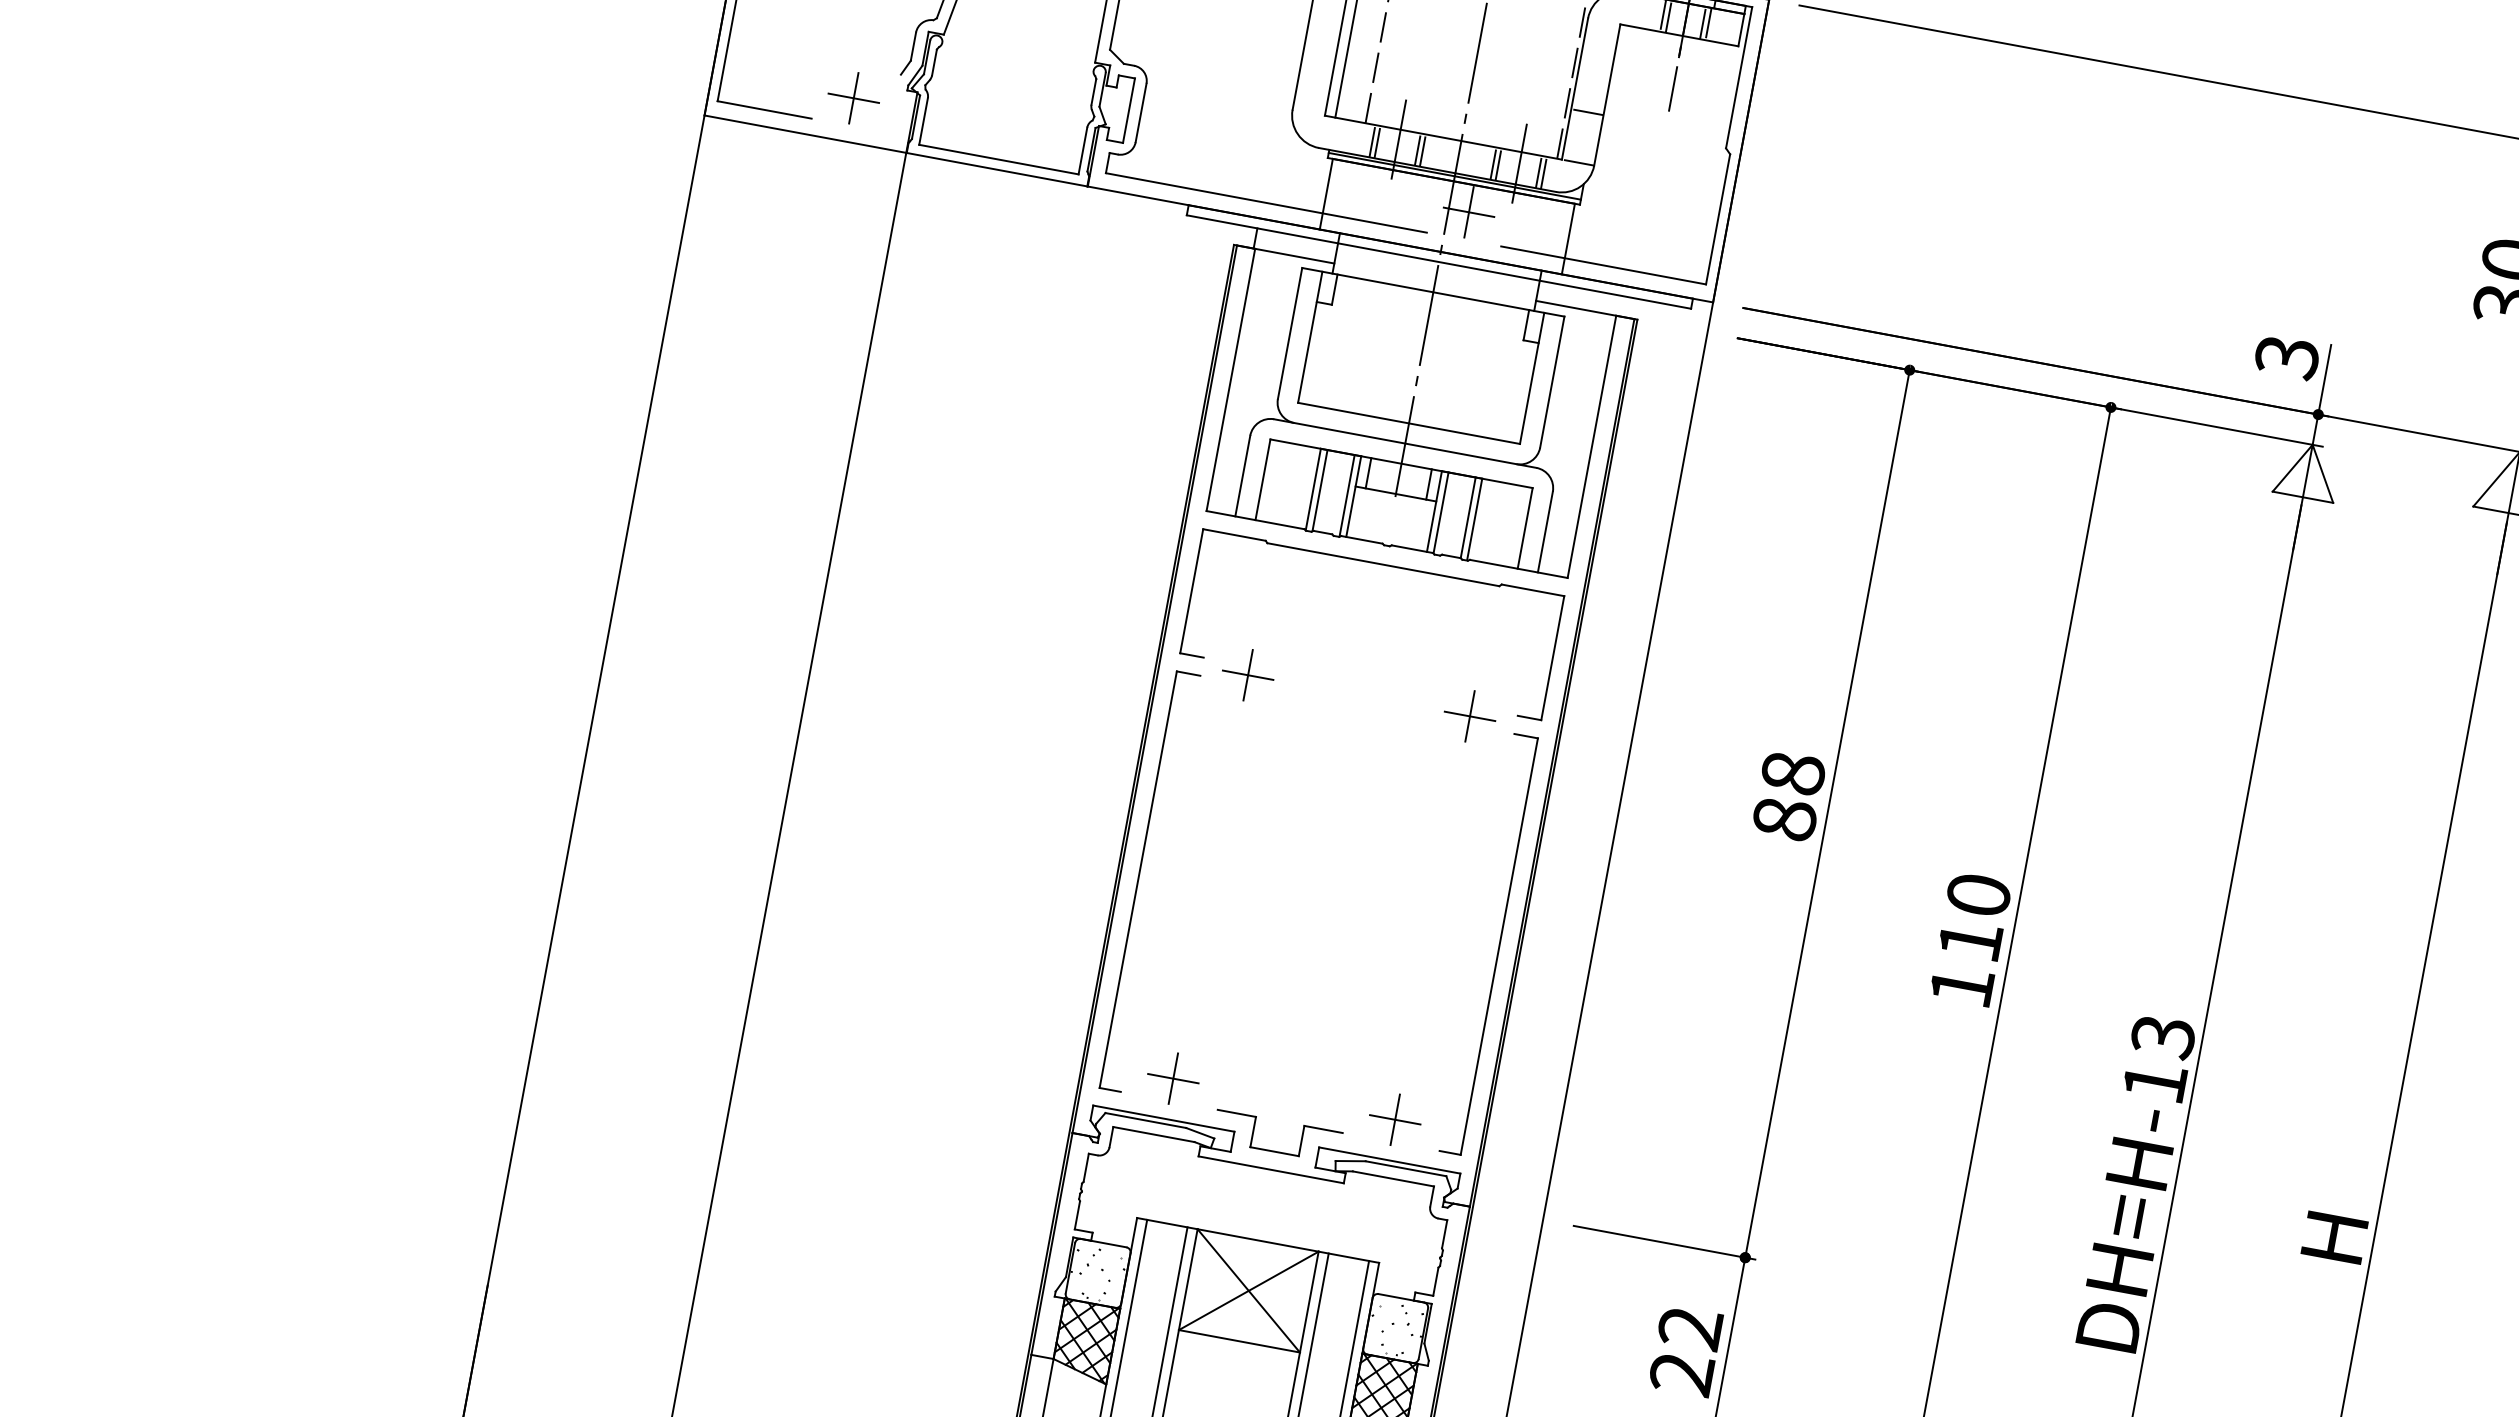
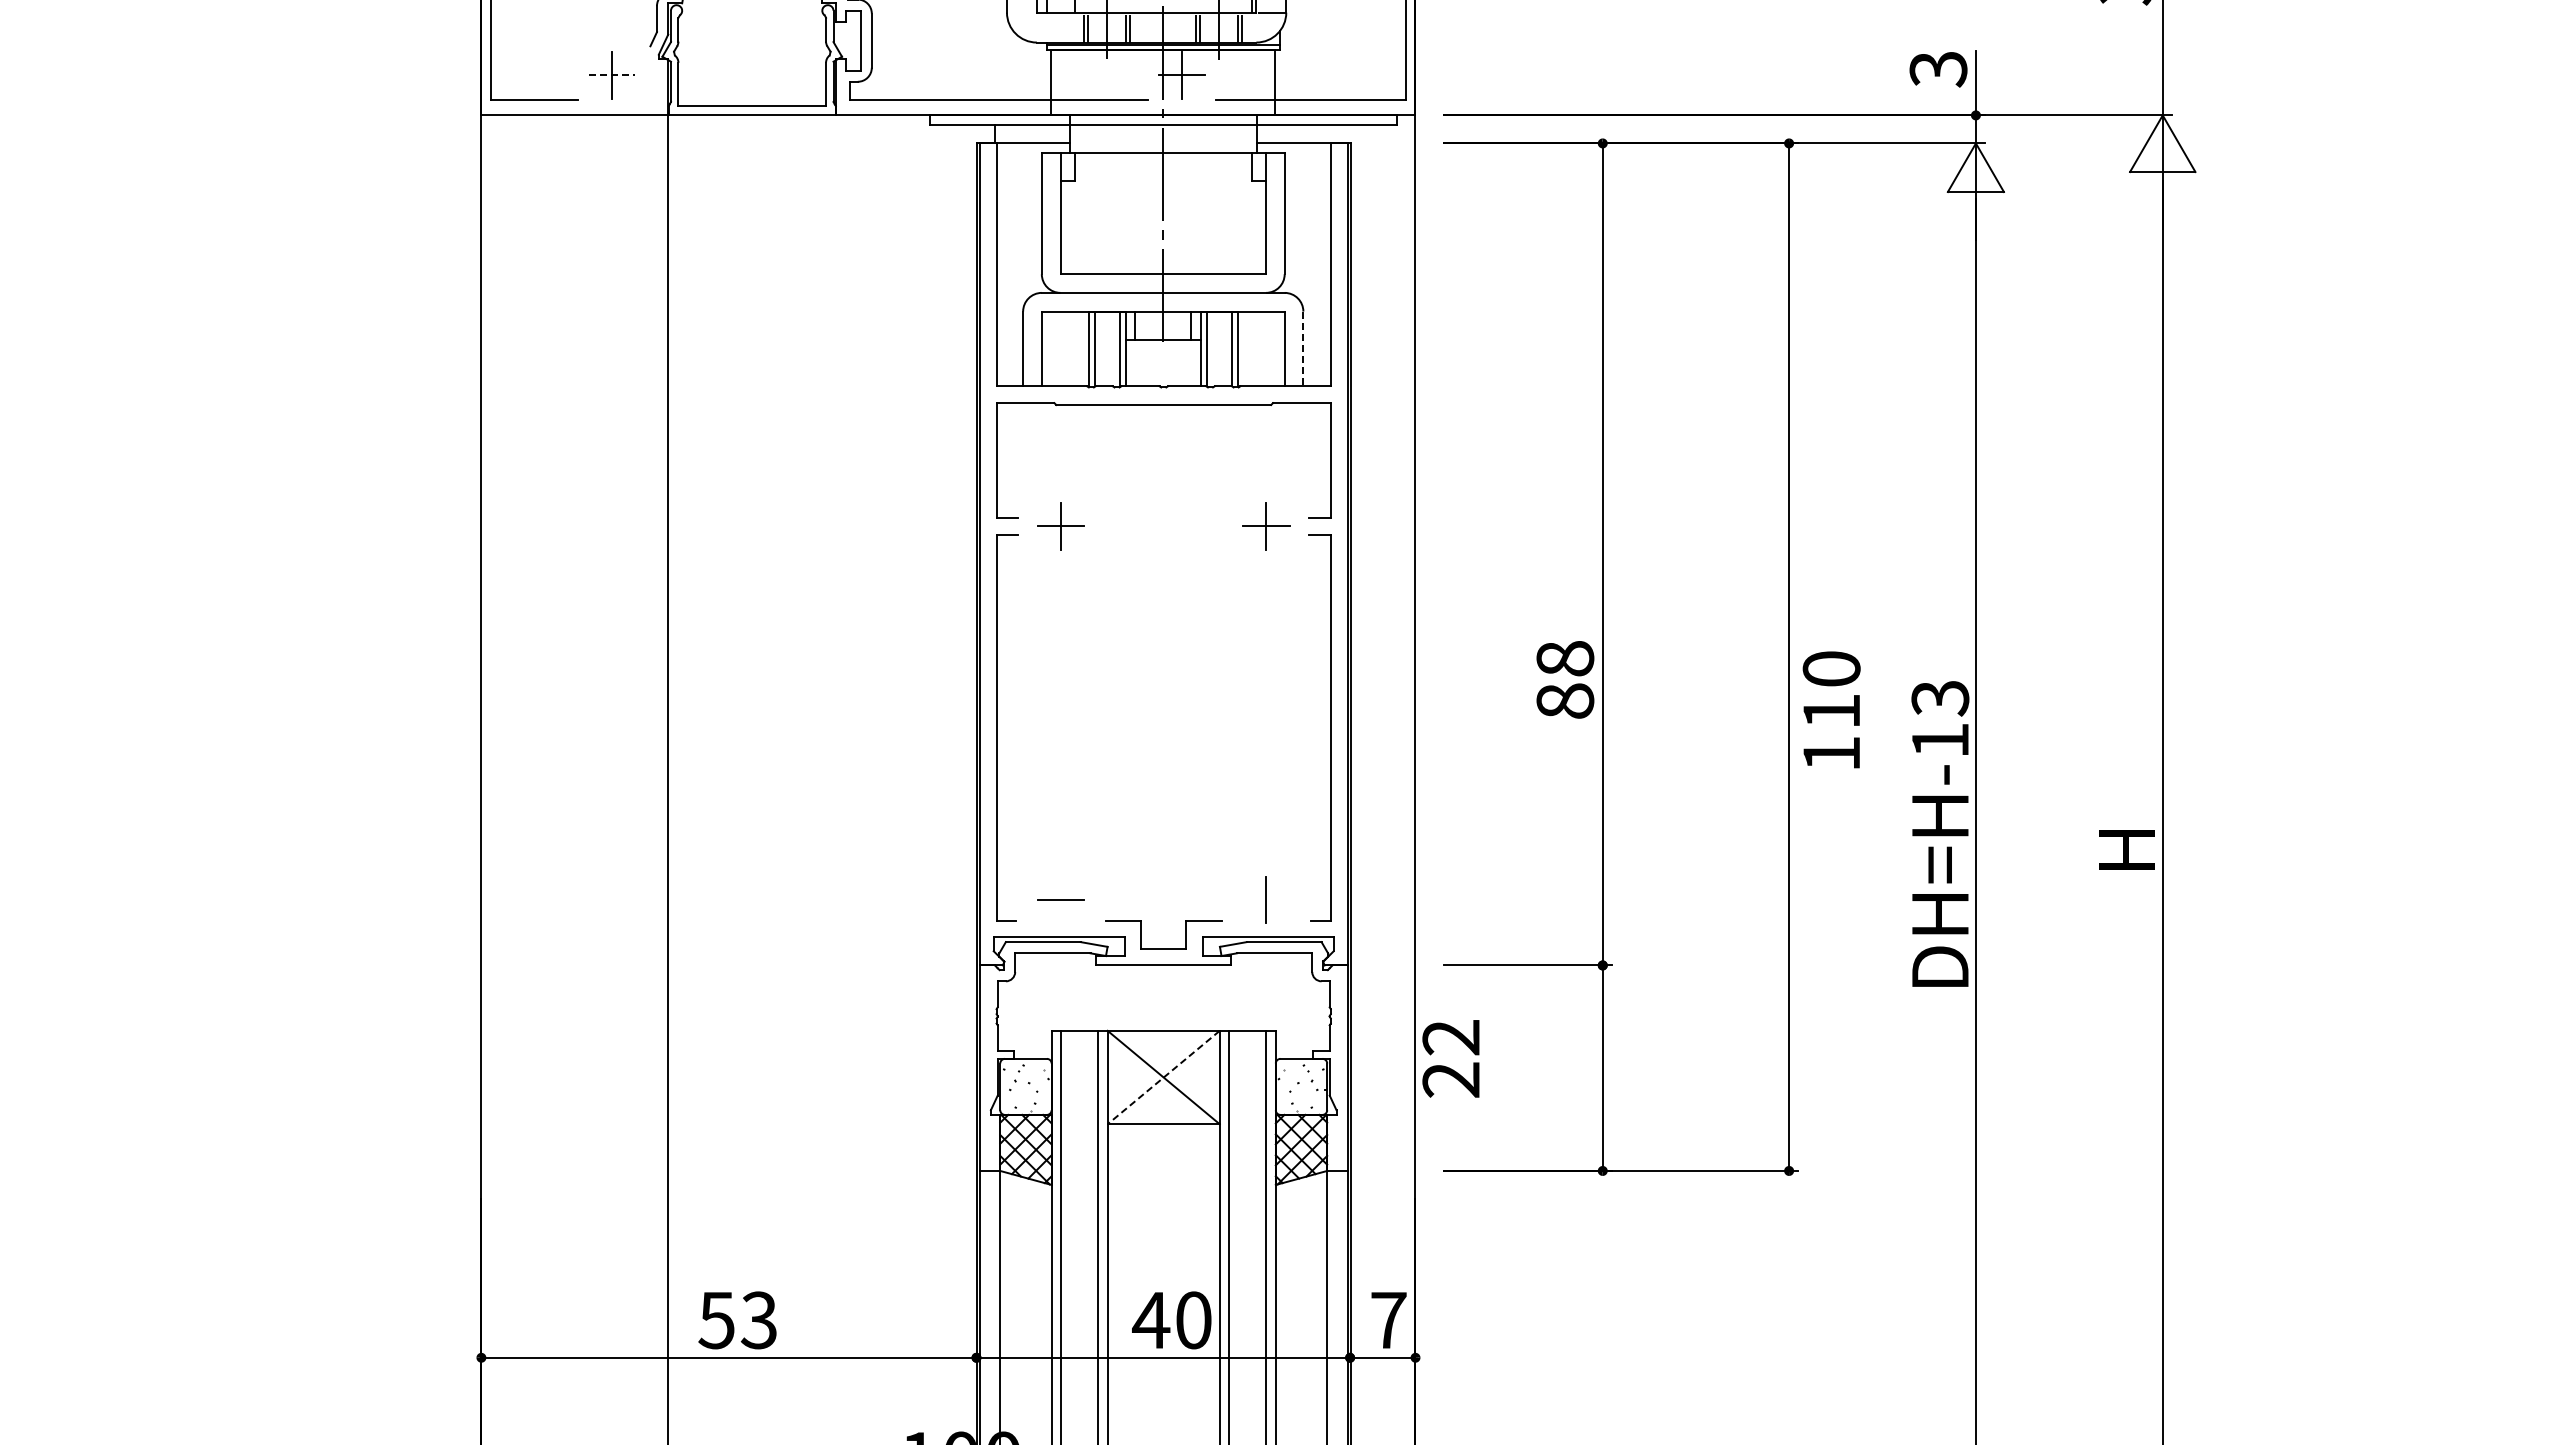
line: (854, 98) -> (612, 75), solid -> dashed
line: (1545, 532) -> (1303, 349), solid -> dashed
text: (1789, 795) -> (1565, 679), moved
text: (1970, 938) -> (1831, 709), moved
line: (1172, 1077) -> (1060, 899), removed
line: (1395, 1120) -> (1266, 900), removed
line: (1248, 1290) -> (1163, 1077), solid -> dashed
text: (1685, 1350) -> (1450, 1058), moved

